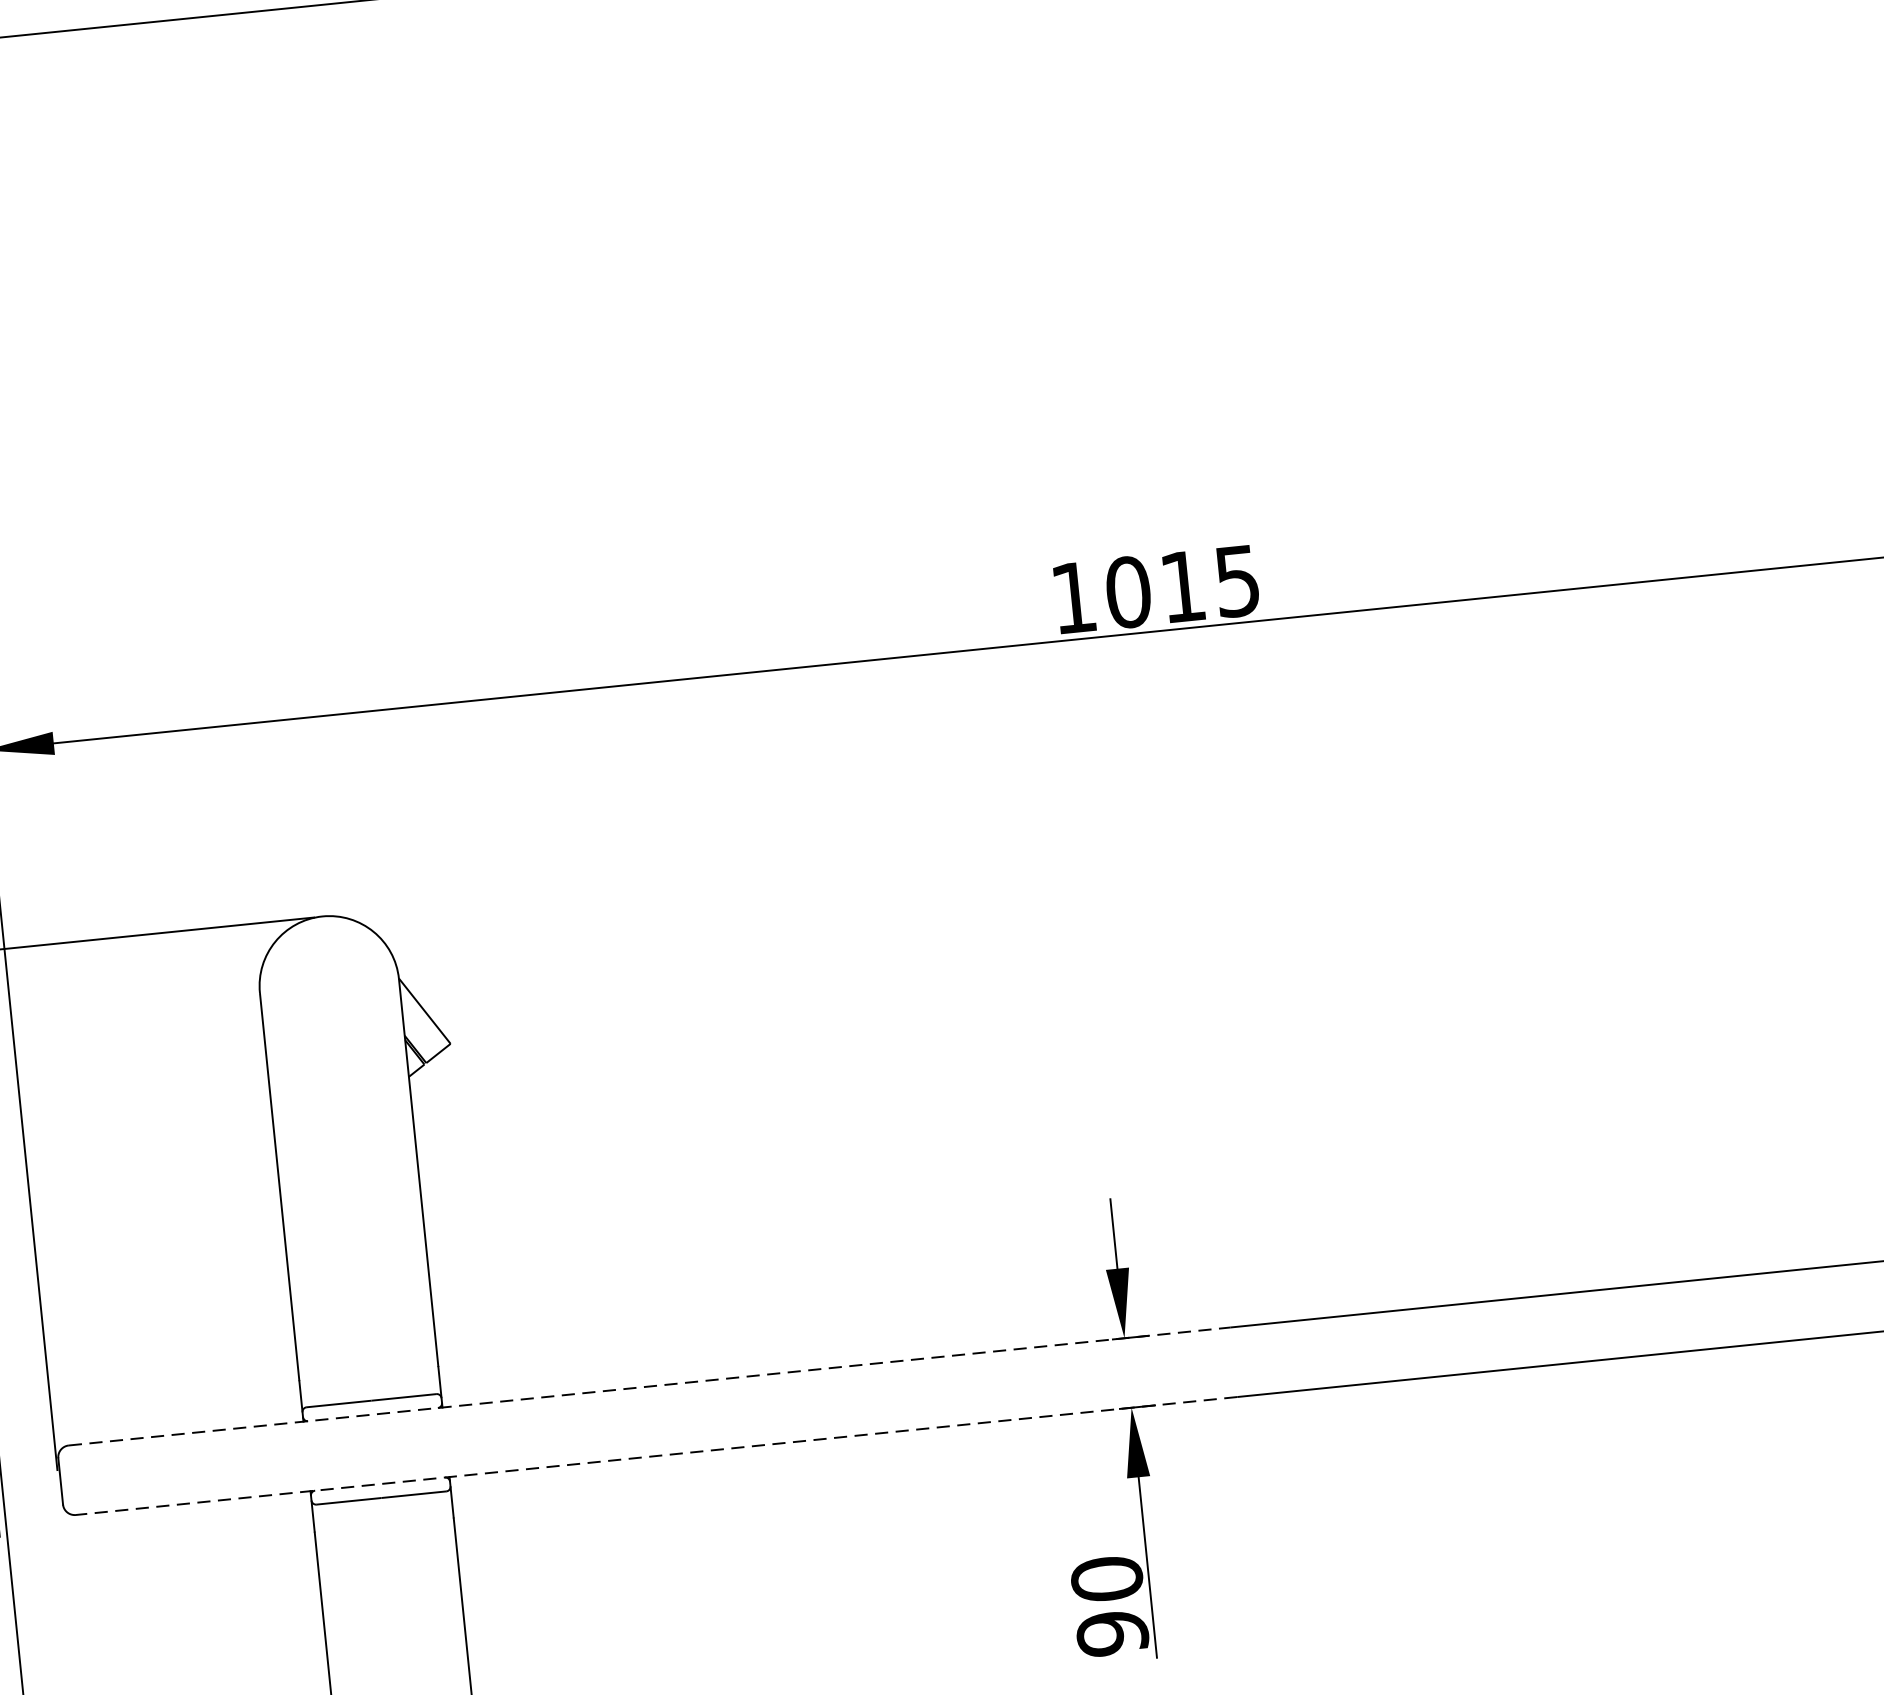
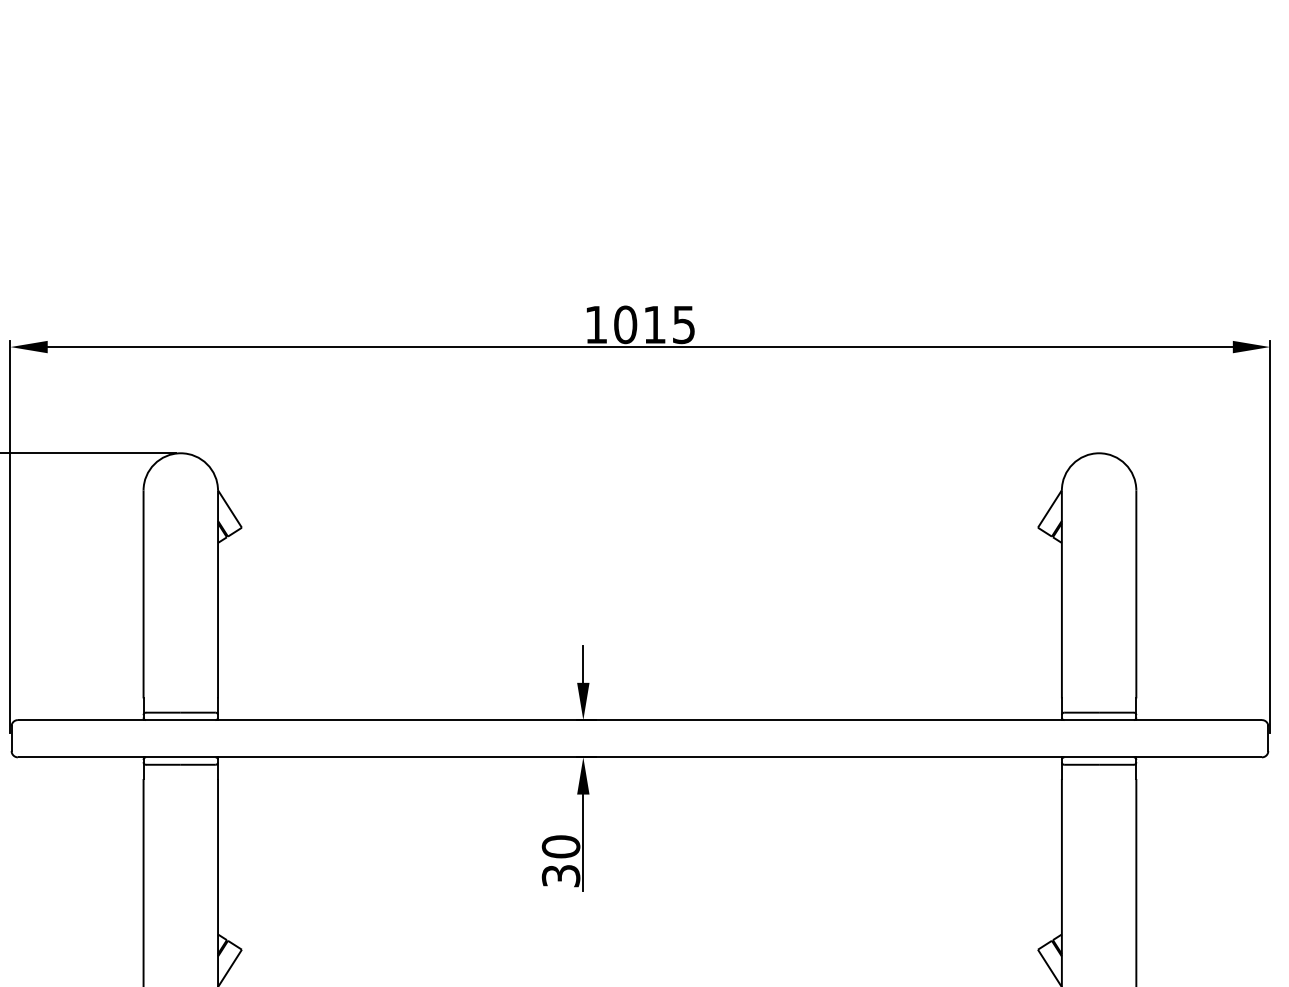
line: (650, 1387) -> (329, 720), dashed -> solid
line: (655, 1456) -> (328, 757), dashed -> solid
text: (1113, 1632) -> (561, 875), 90 -> 30

